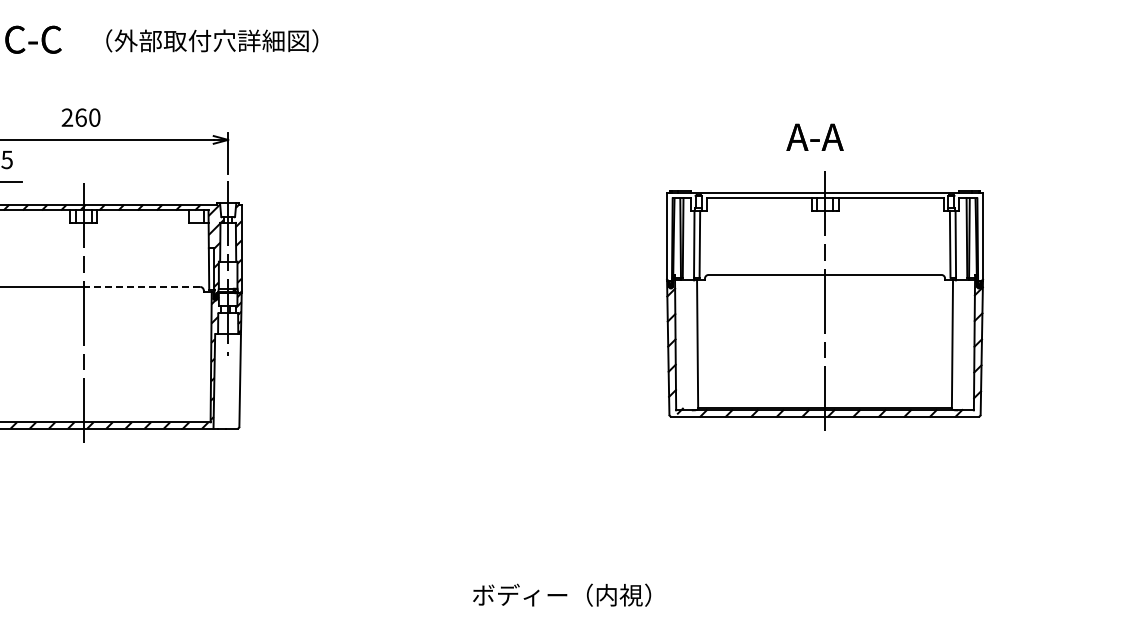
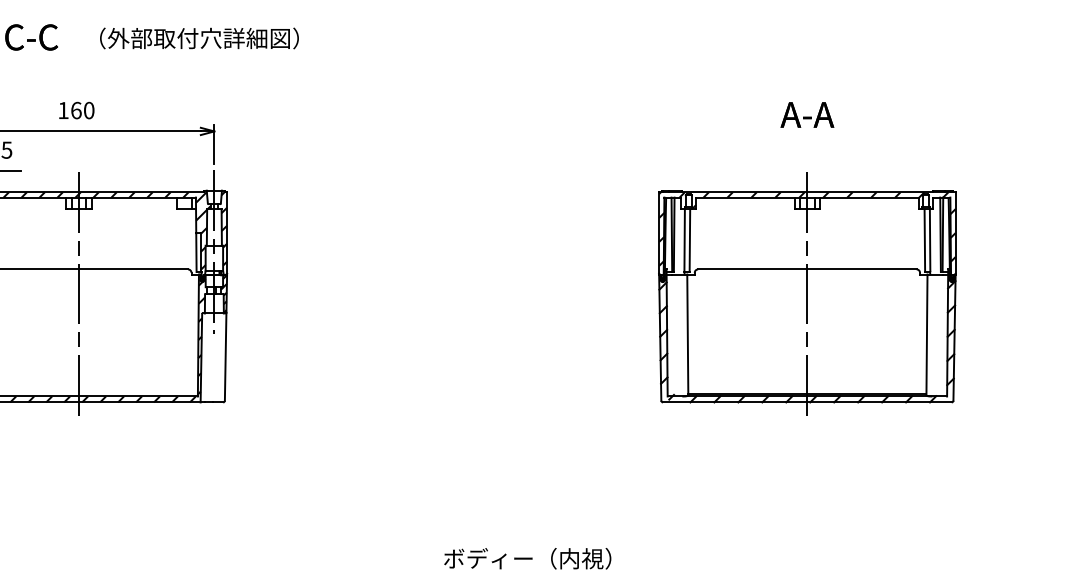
text: (67, 117) -> (63, 110), 260 -> 160
text: (814, 136) -> (806, 114), moved
line: (141, 286) -> (133, 269), dashed -> solid
part: (825, 300) -> (807, 293), moved

